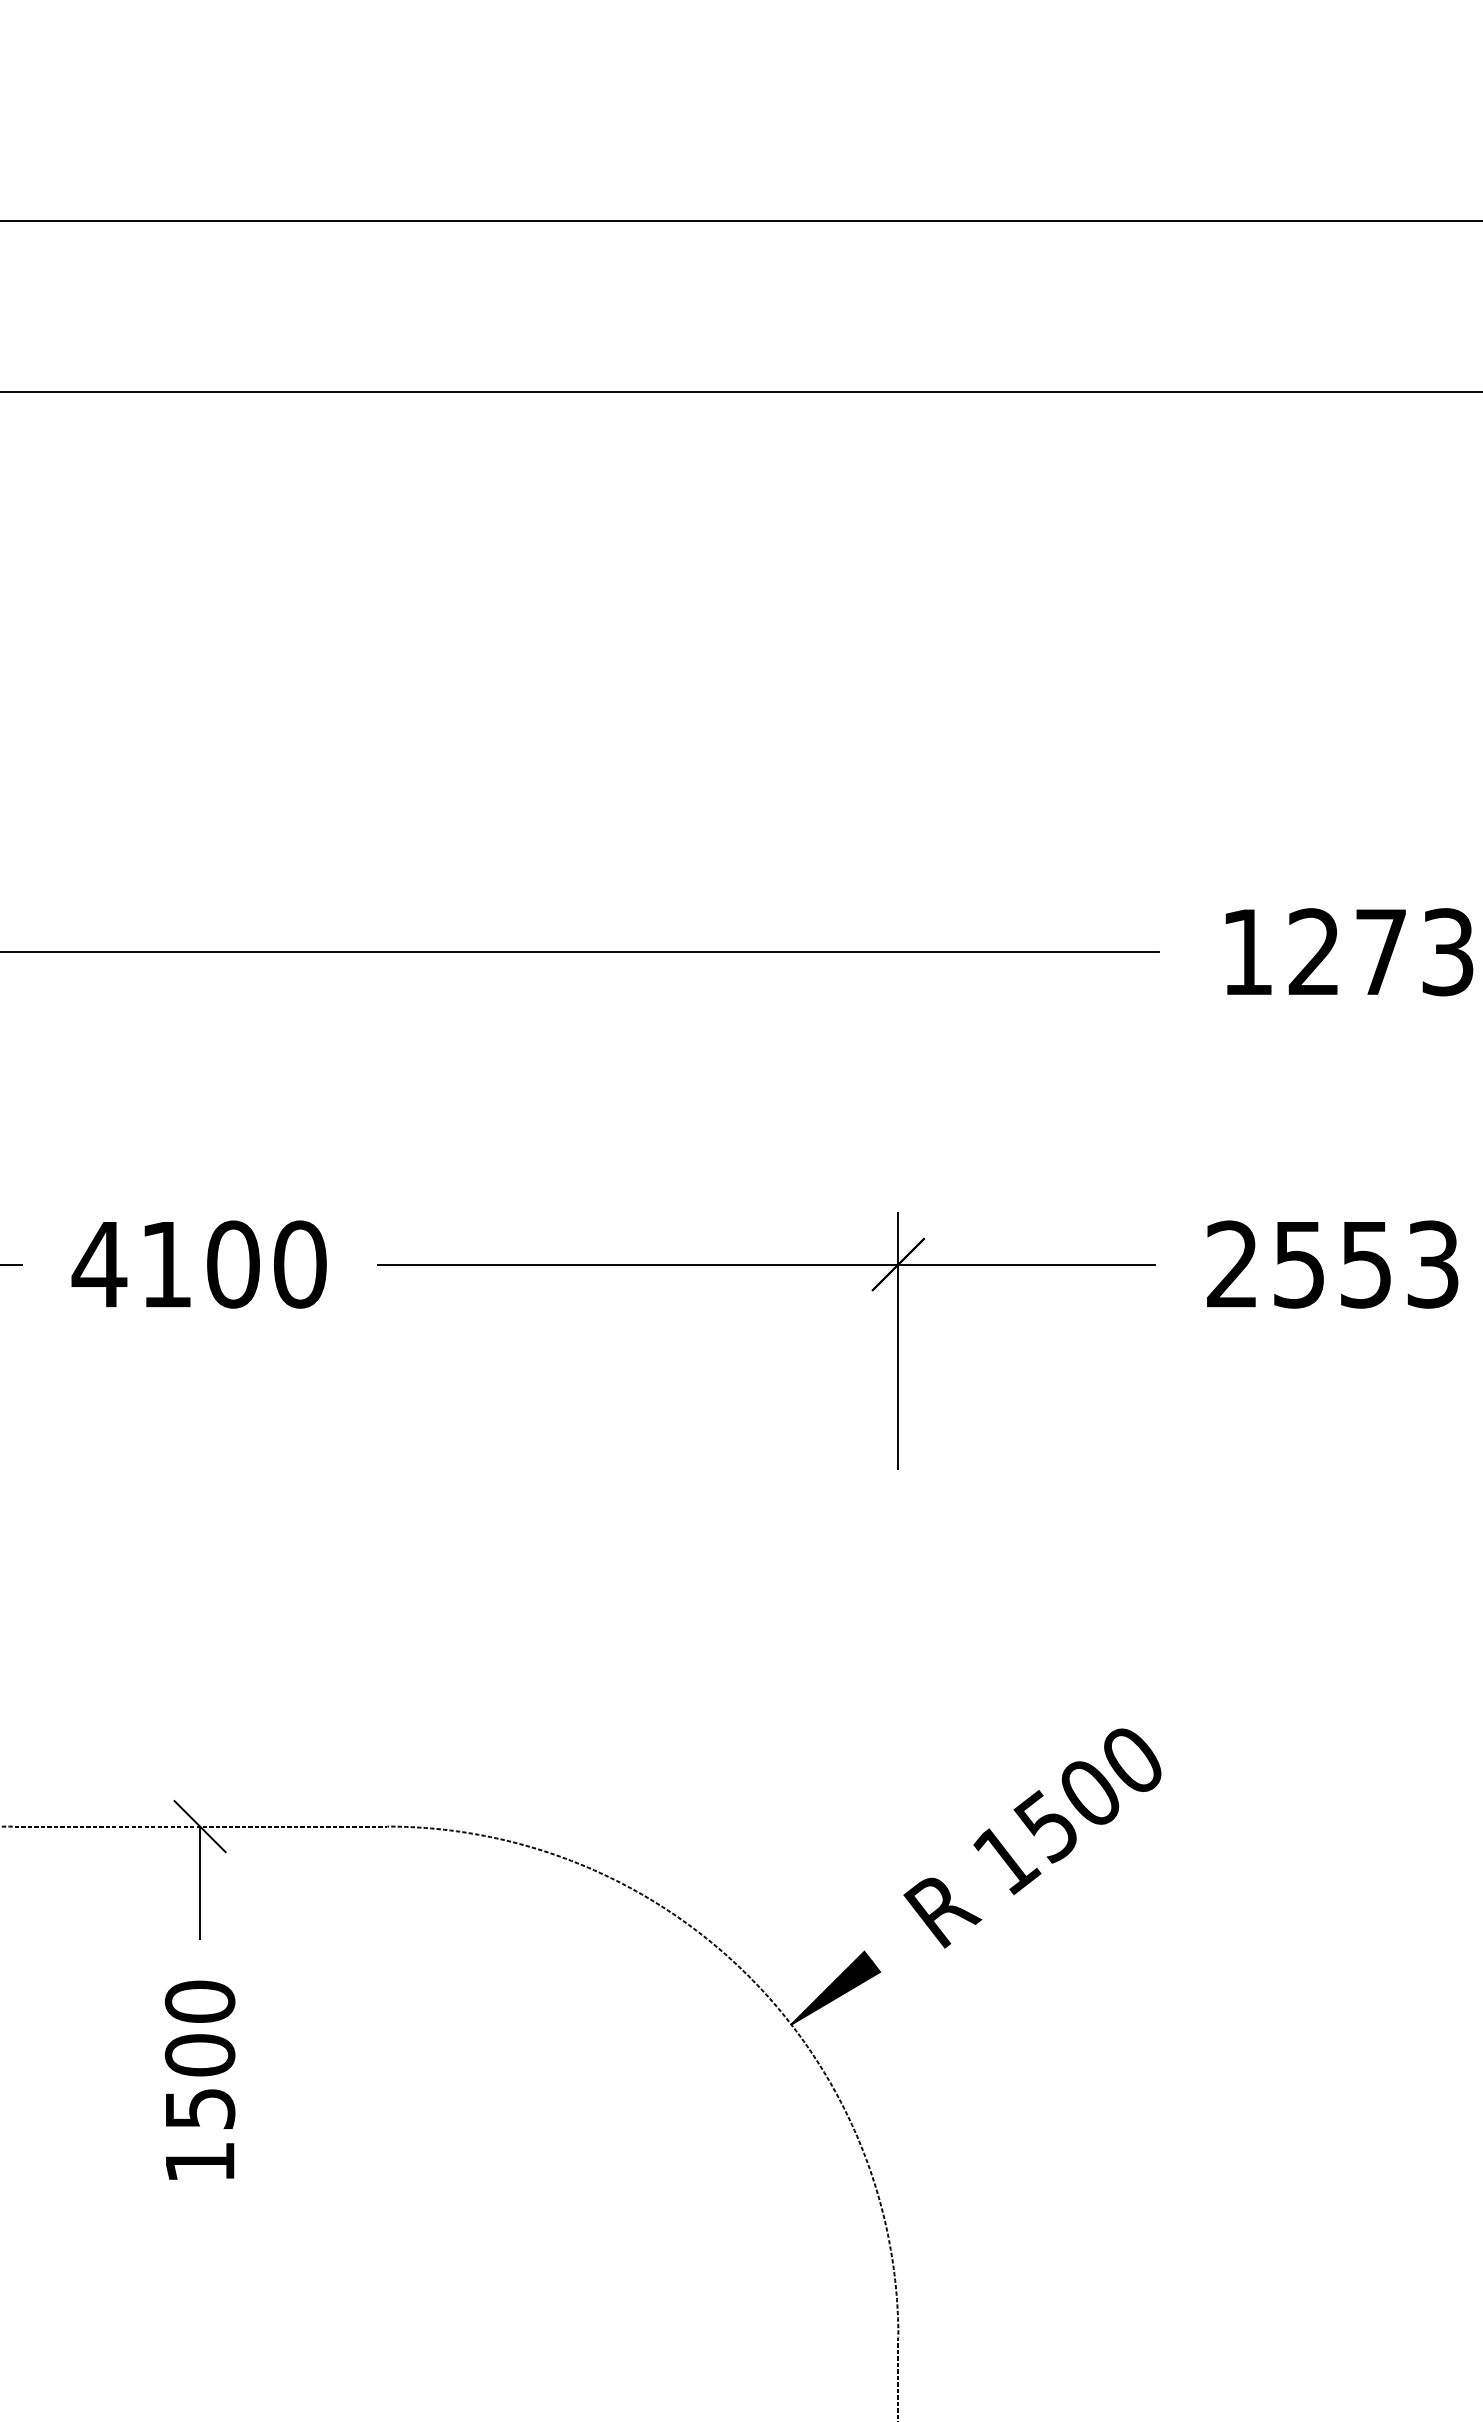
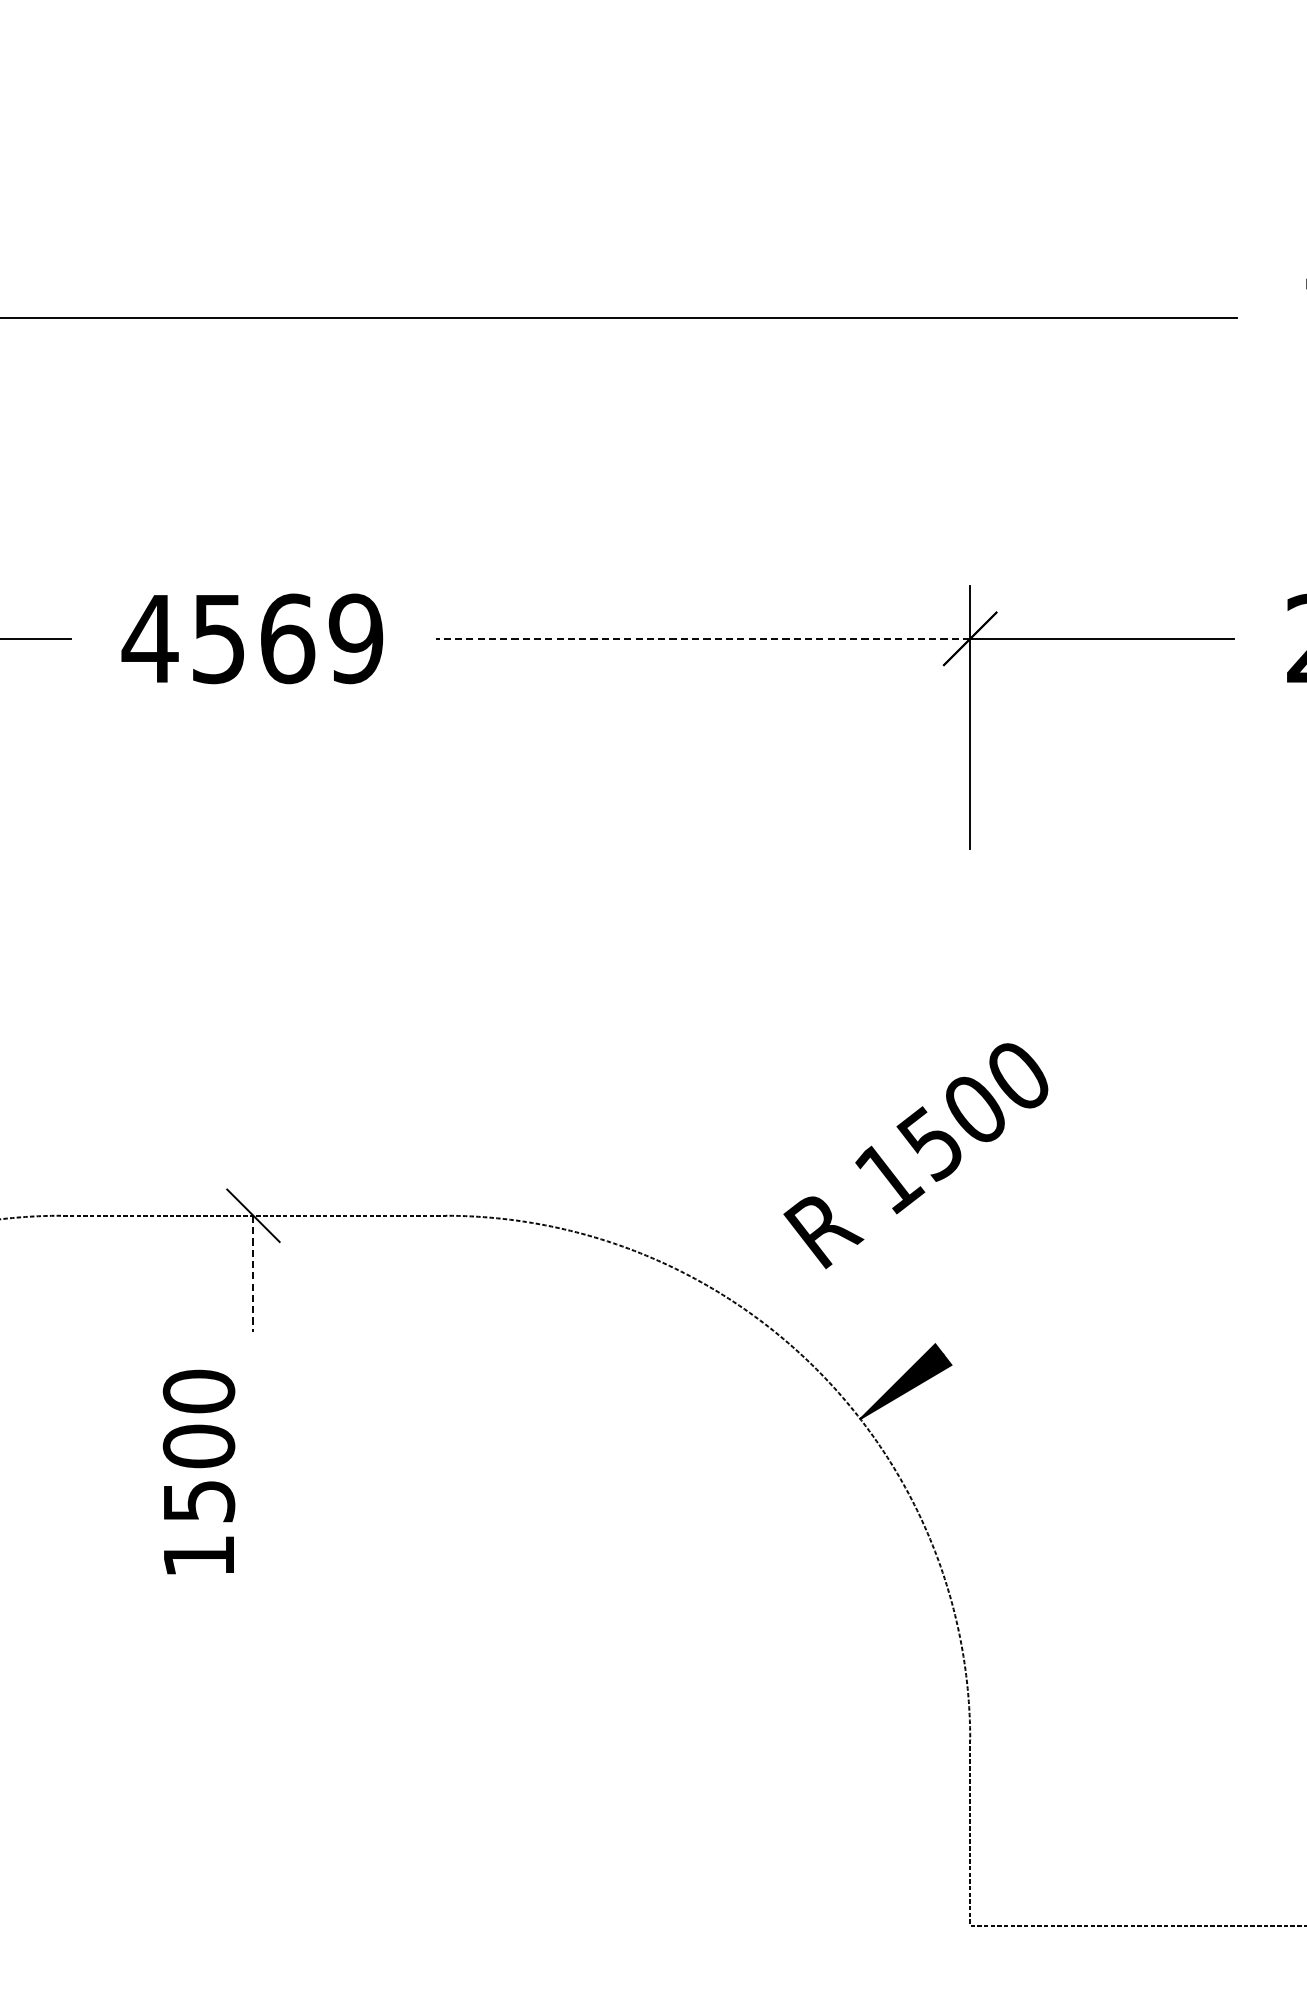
text: (233, 1264) -> (287, 638), 4100 -> 4569
line: (637, 1264) -> (702, 638), solid -> dashed
text: (1032, 1838) -> (915, 1156), moved
line: (200, 1883) -> (253, 1274), solid -> dashed
text: (199, 2079) -> (198, 1471), moved

